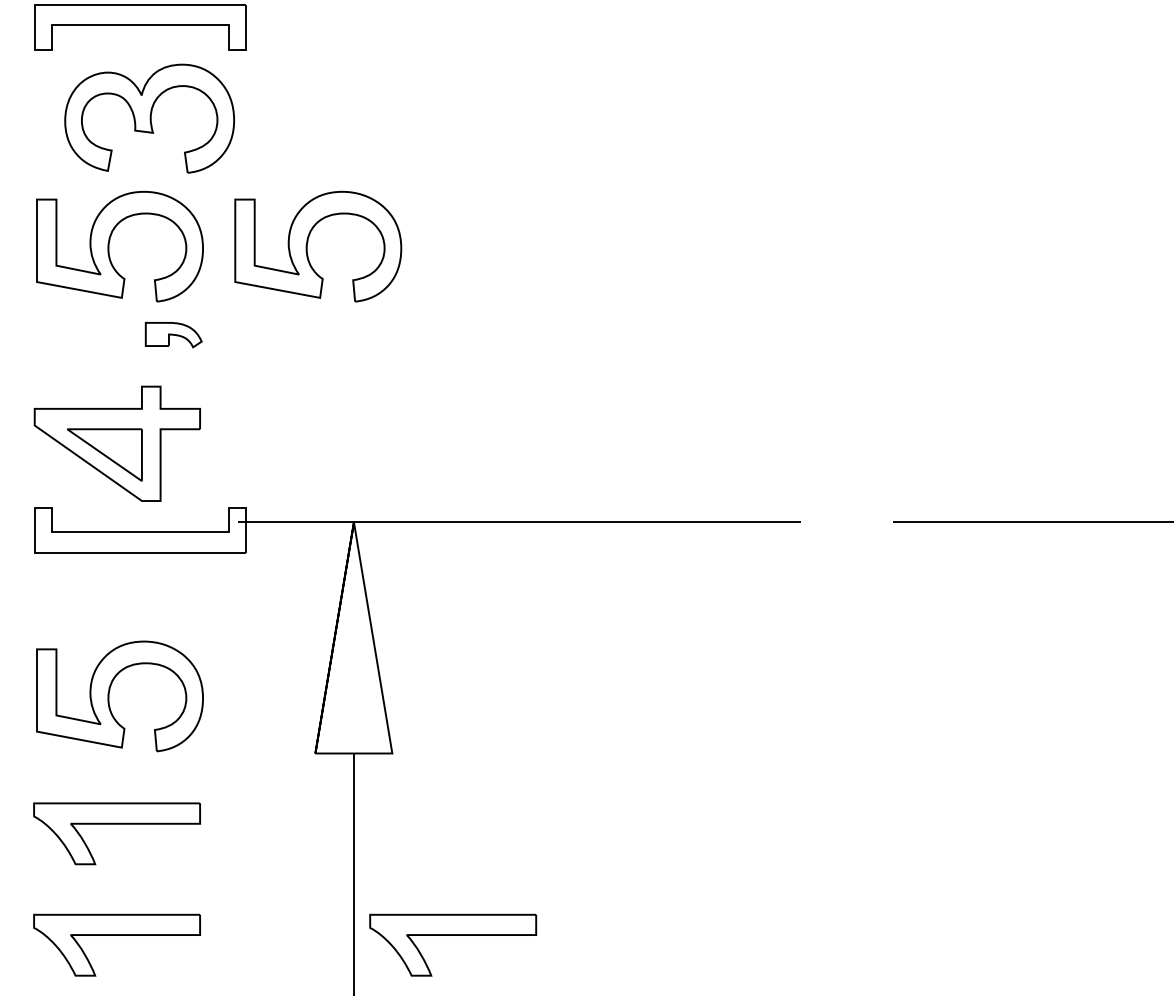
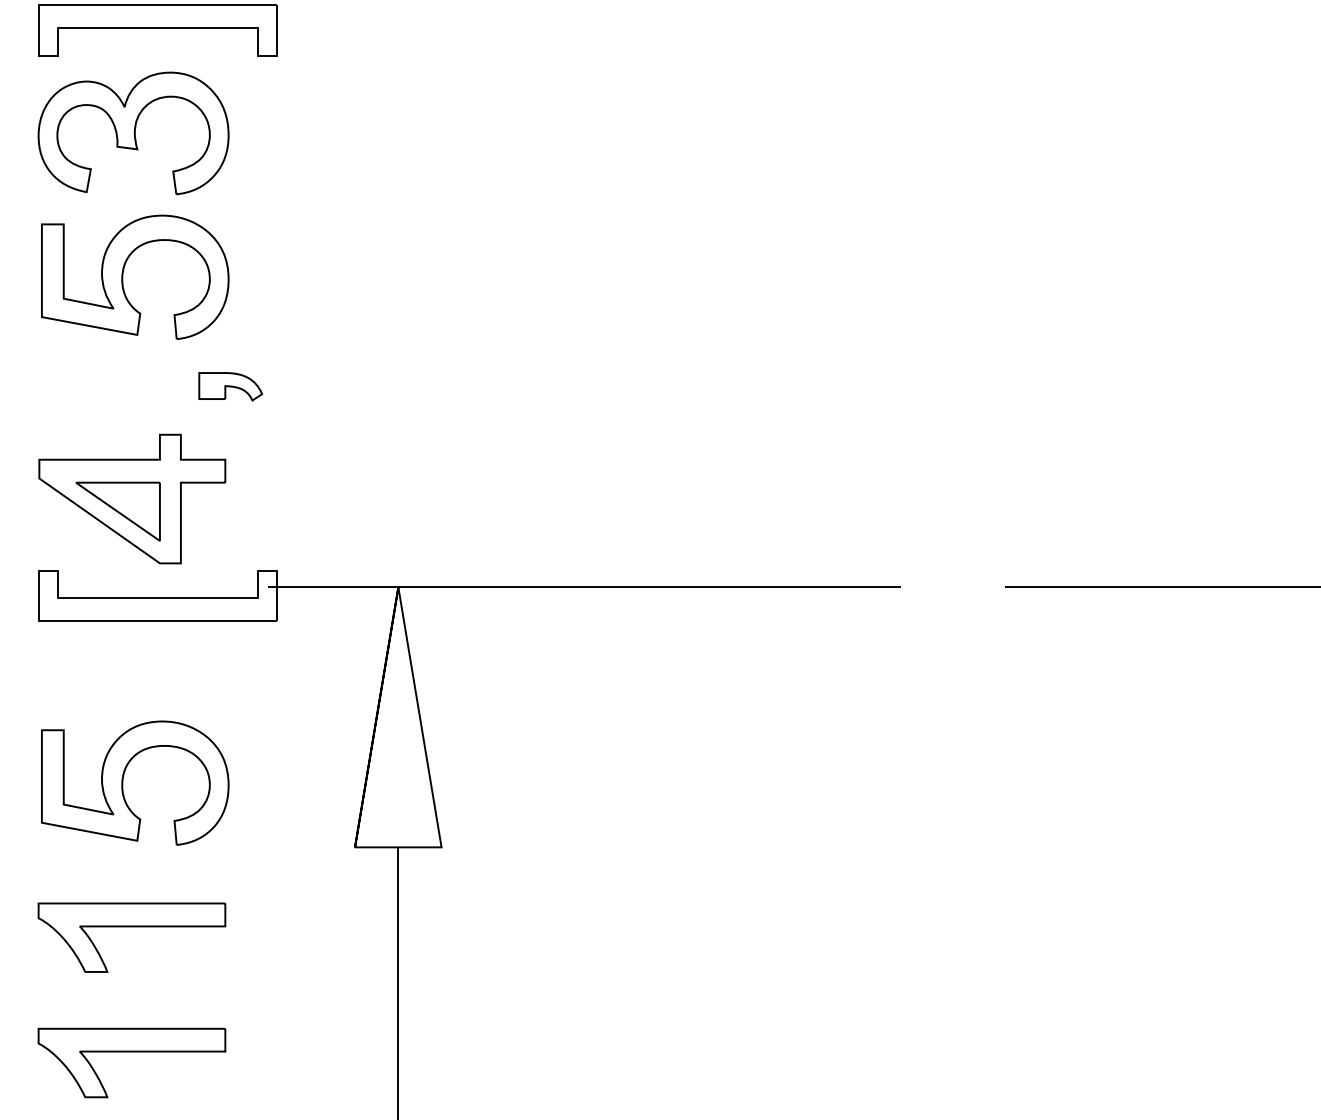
part: (149, 118) -> (133, 133), moved
part: (307, 245) -> (346, 276), removed
part: (173, 334) -> (230, 386), moved
part: (452, 935) -> (509, 1052), removed

